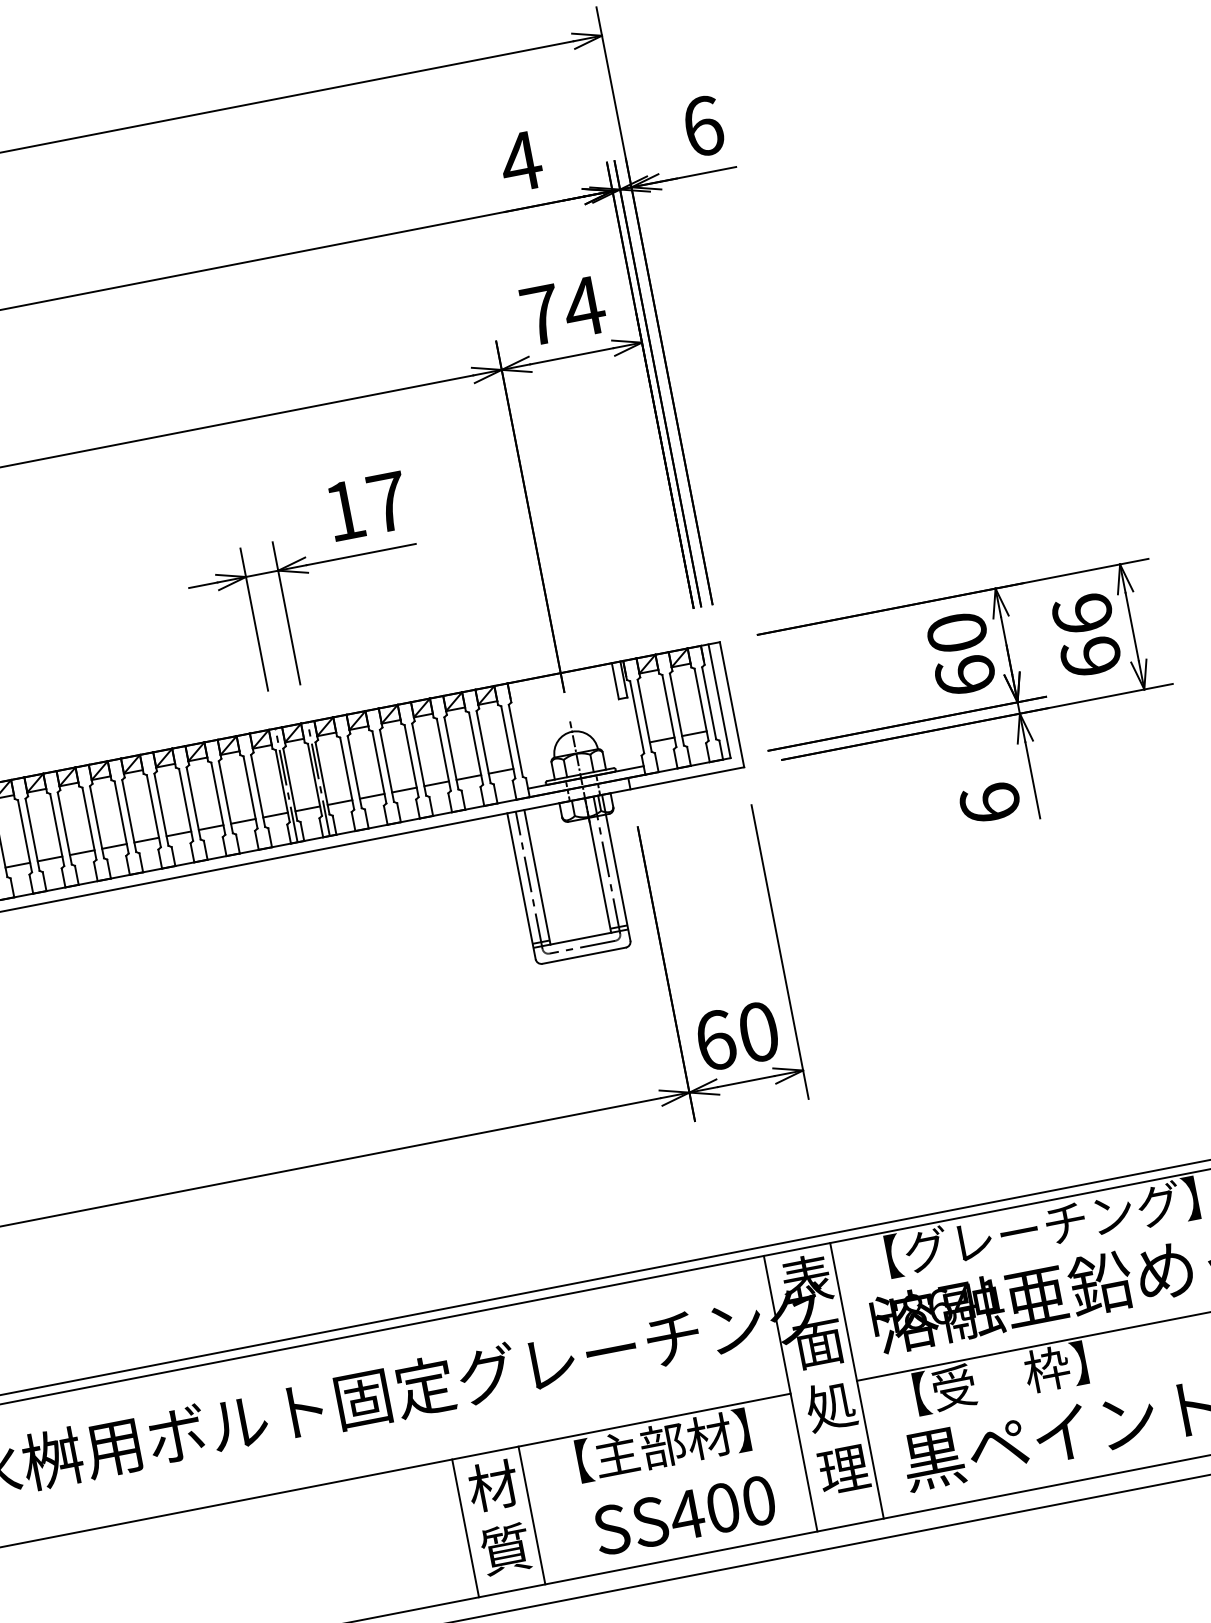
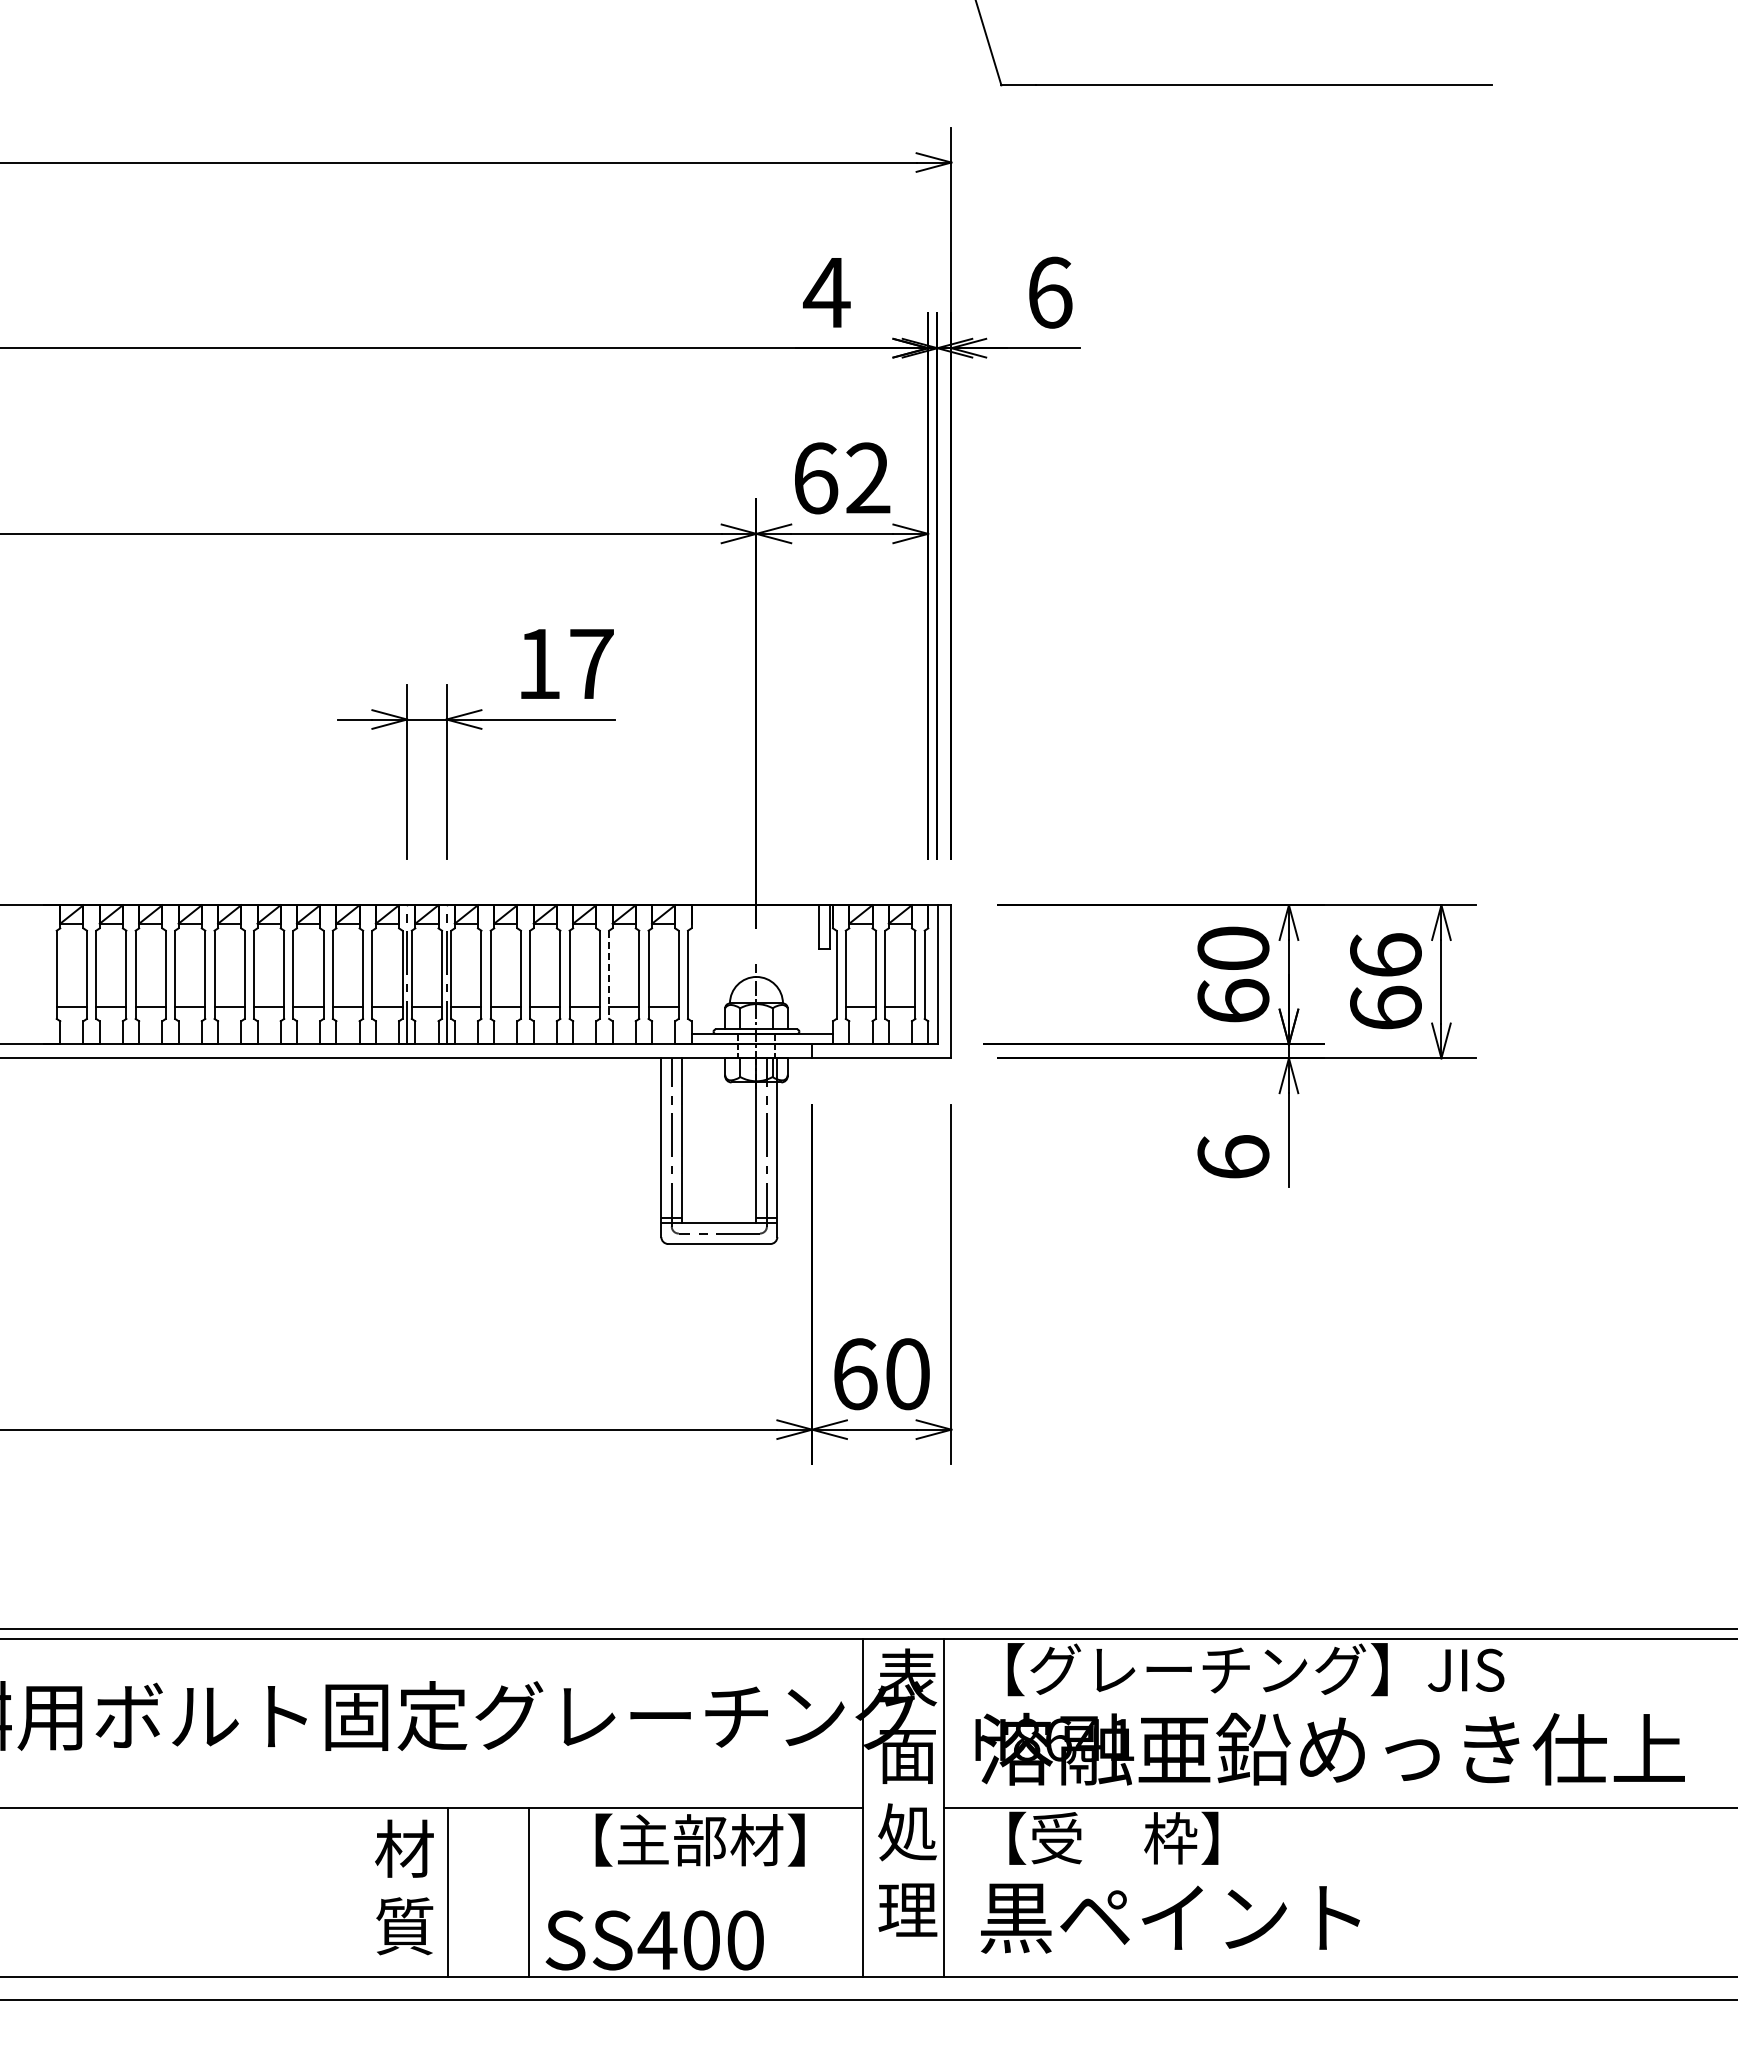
text: (564, 310) -> (843, 478), 74 -> 62
line: (451, 753) -> (609, 975), solid -> dashed
text: (684, 1515) -> (654, 1940), moved
text: (499, 1517) -> (404, 1887), moved

